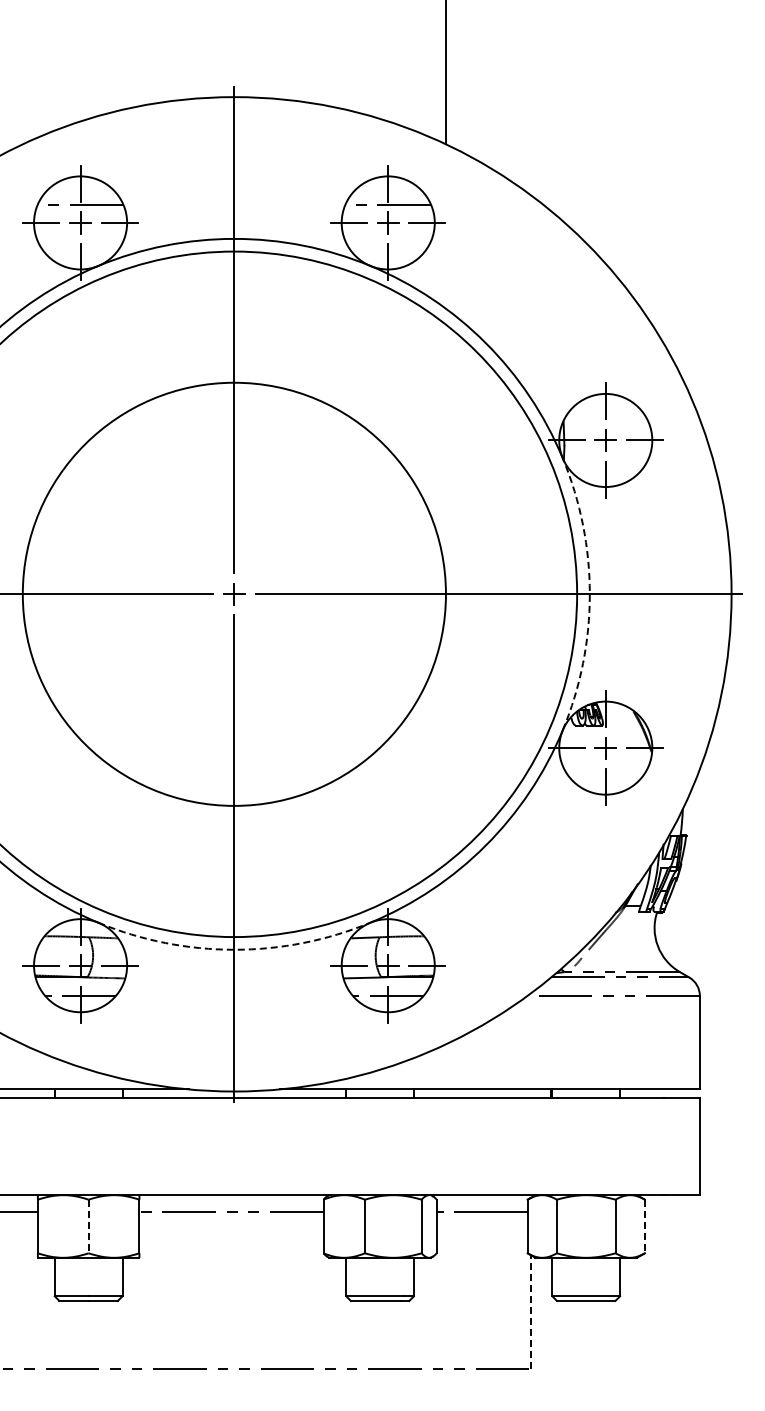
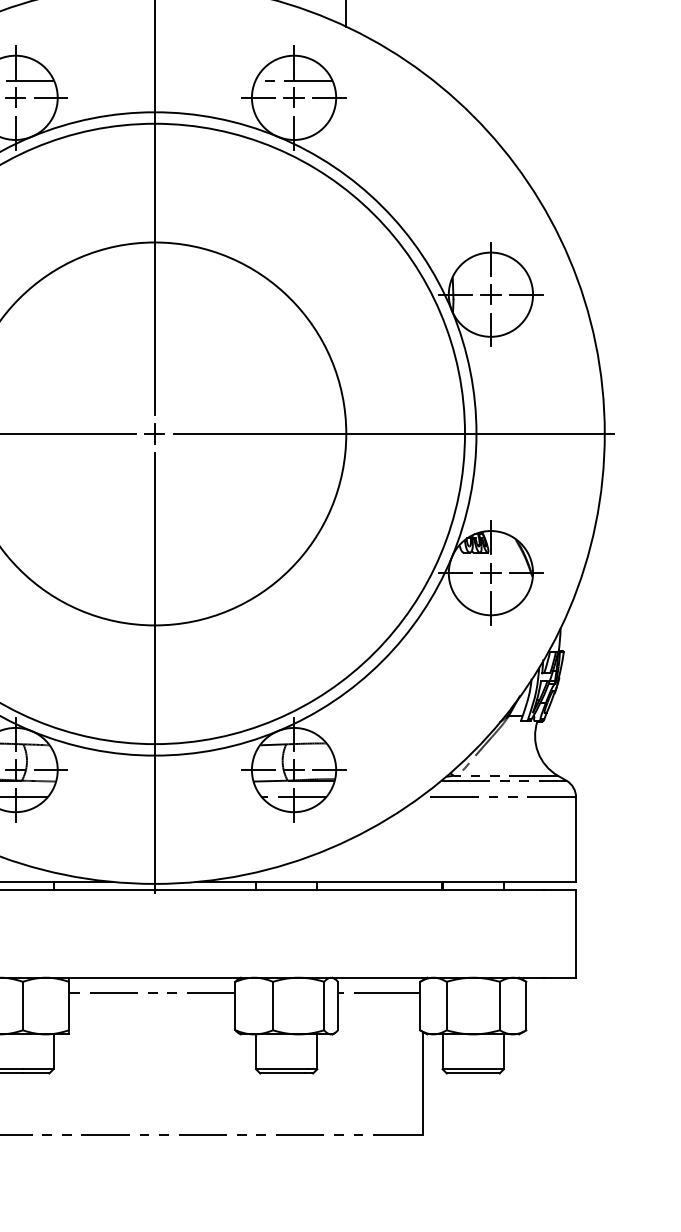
arc: (589, 594) -> (476, 434), dashed -> solid
arc: (234, 949) -> (154, 755), dashed -> solid
line: (88, 1226) -> (22, 1006), dashed -> solid
line: (644, 1226) -> (525, 1006), dashed -> solid
line: (530, 1311) -> (422, 1082), dashed -> solid

